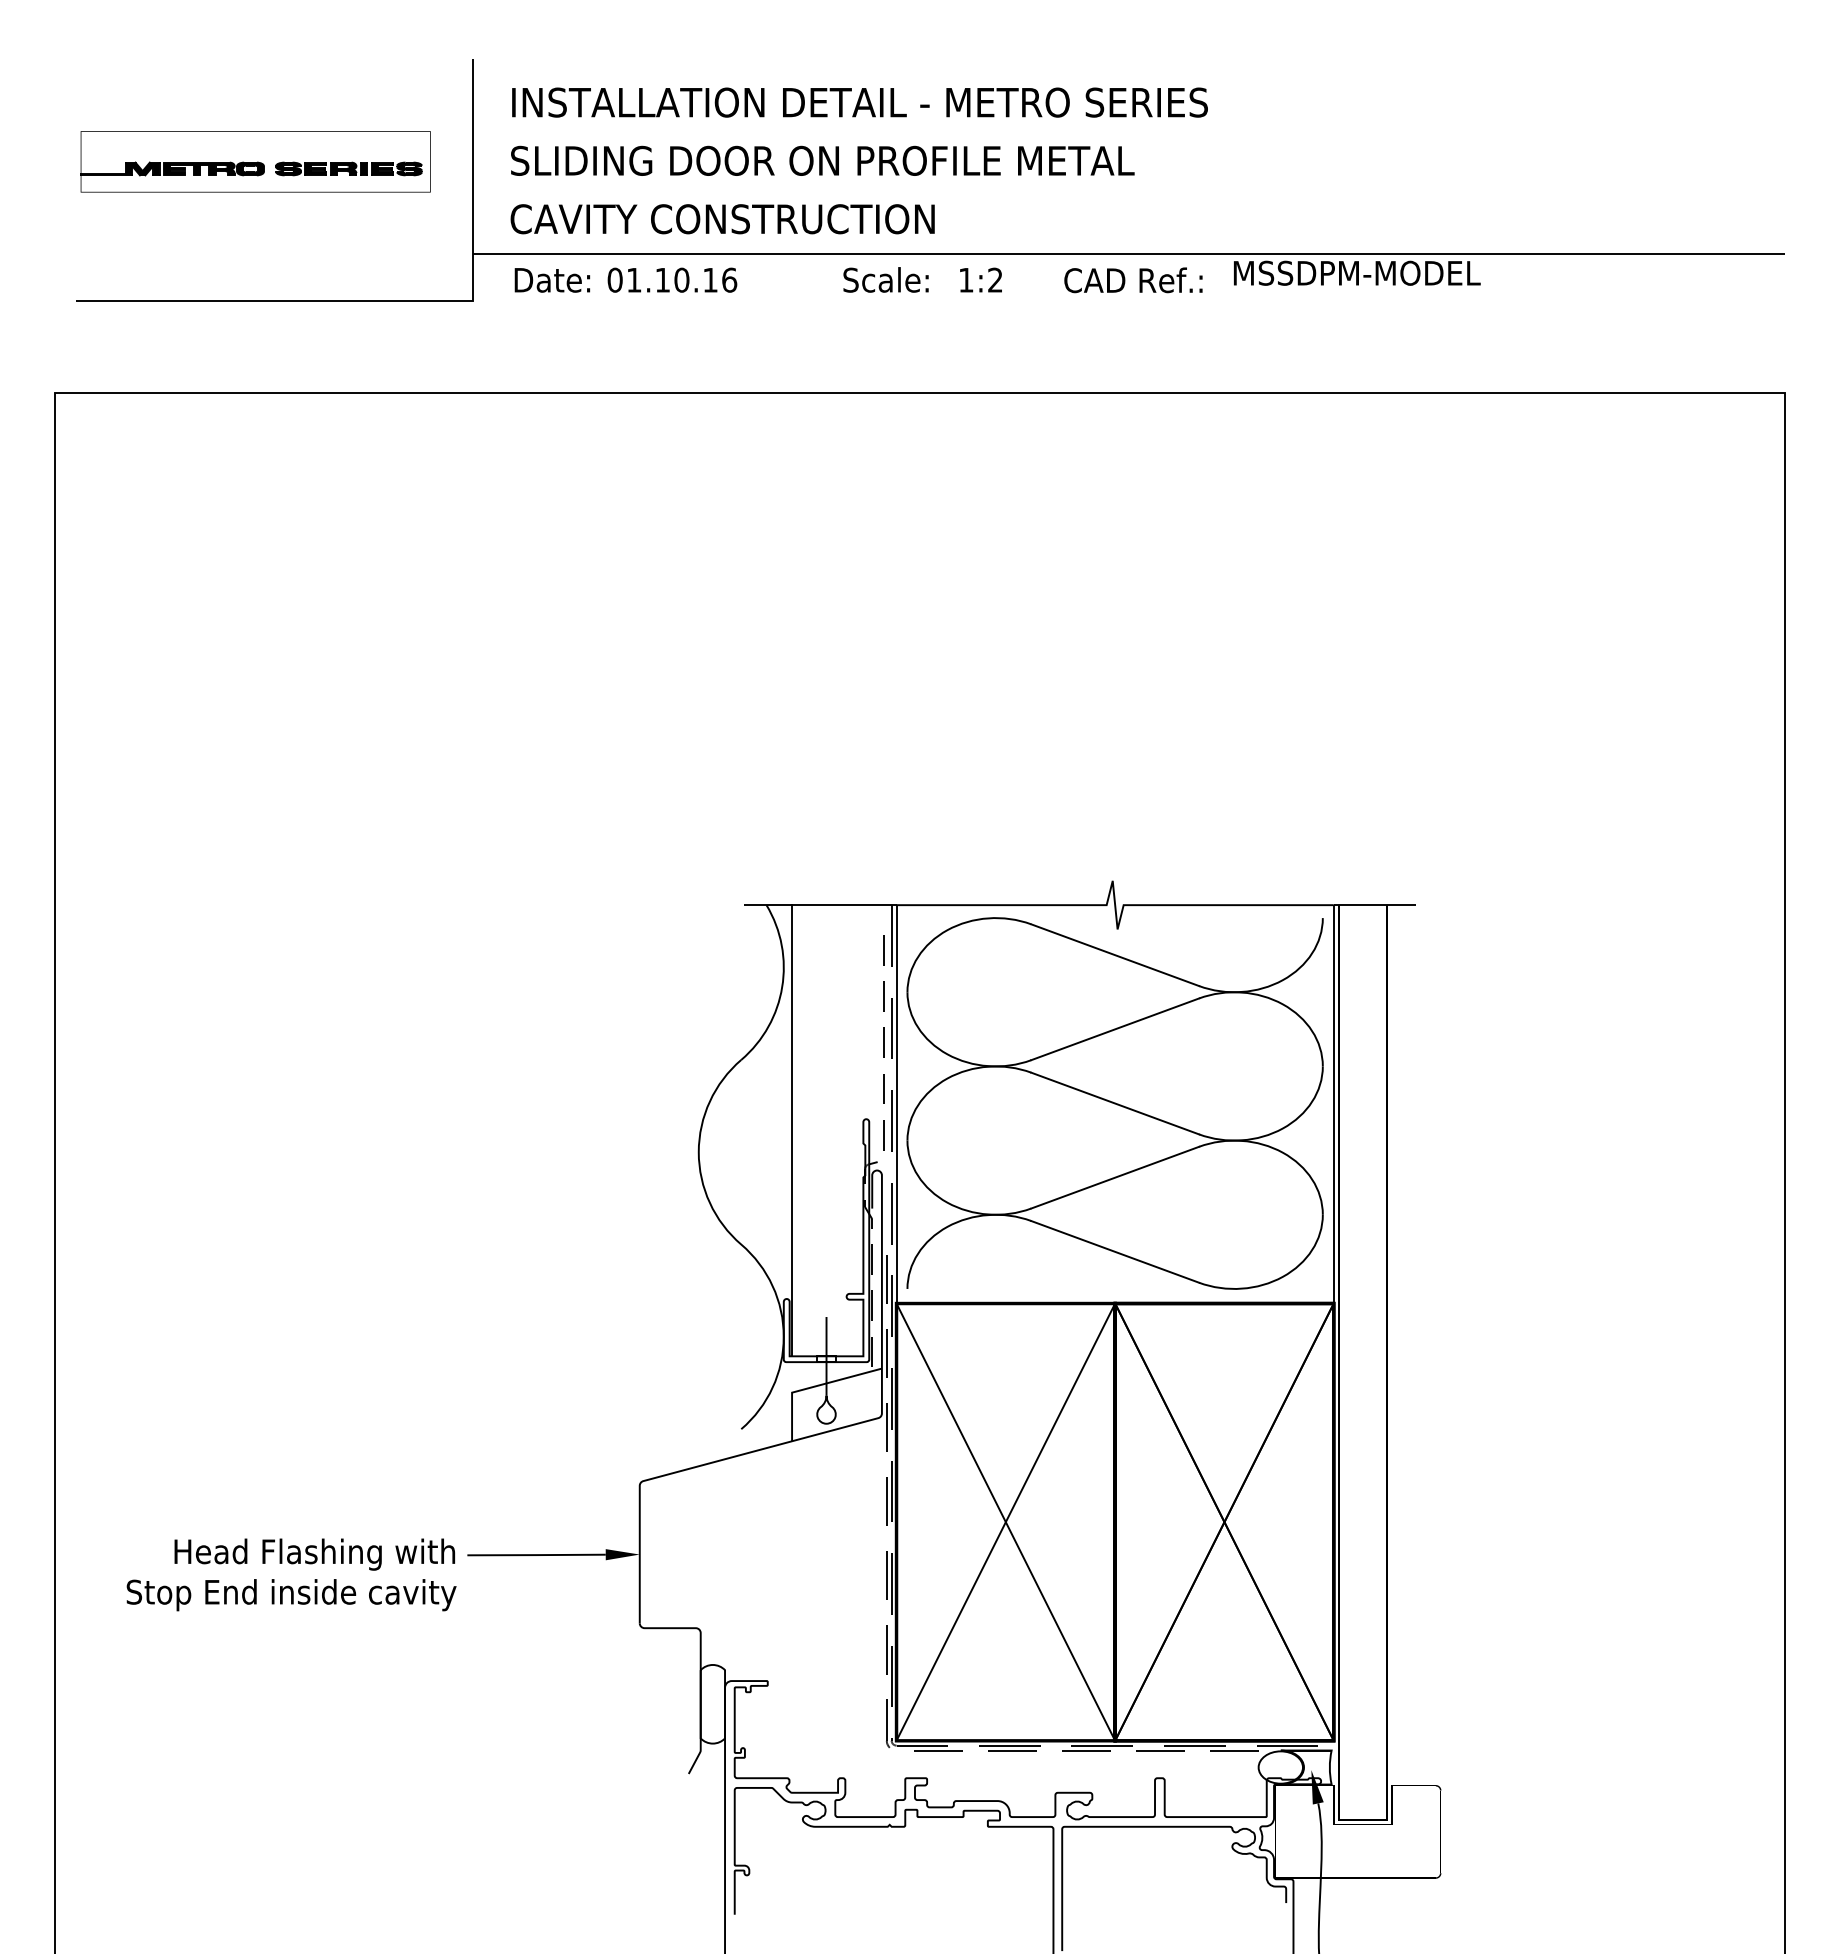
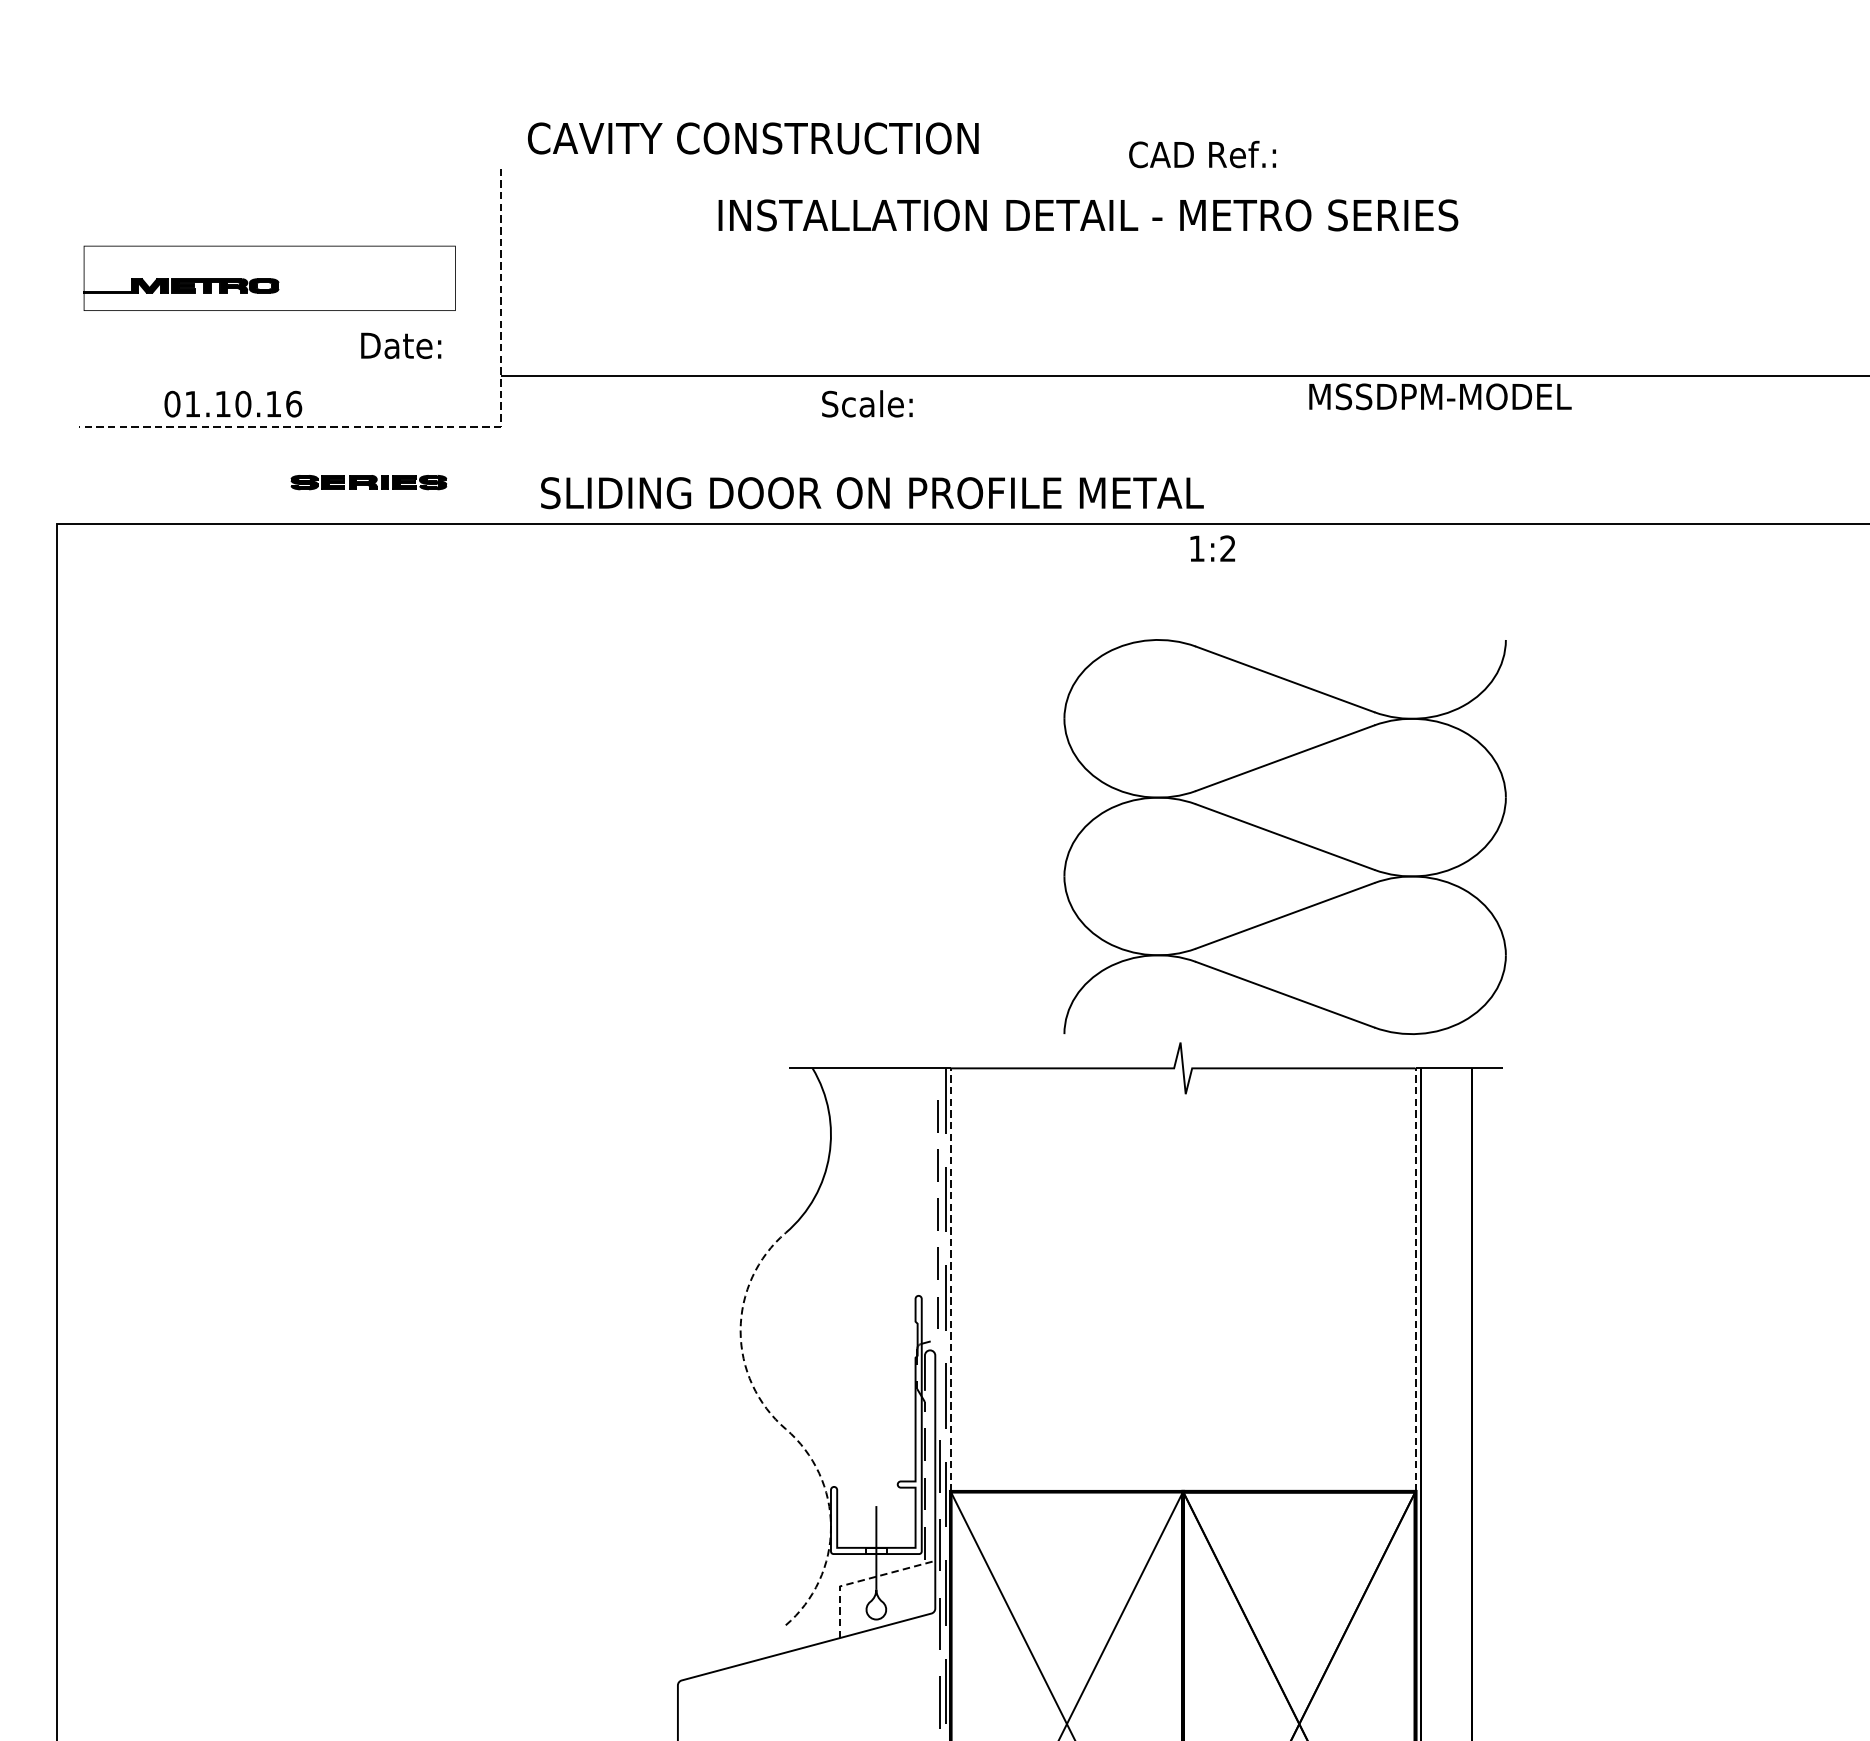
text: (859, 102) -> (1087, 215), moved
text: (822, 160) -> (872, 492), moved
part: (348, 168) -> (368, 482), moved
text: (722, 219) -> (753, 138), moved
text: (672, 279) -> (233, 403), moved
text: (885, 279) -> (866, 403), moved
text: (980, 279) -> (1212, 547), moved
text: (552, 280) -> (401, 346), moved
text: (1133, 280) -> (1202, 154), moved
line: (395, 301) -> (418, 426), solid -> dashed
line: (896, 1103) -> (950, 1279), solid -> dashed
part: (1114, 1103) -> (1284, 837), moved
line: (1333, 1103) -> (1415, 1279), solid -> dashed
line: (792, 1130) -> (840, 1307), removed
line: (741, 1244) -> (786, 1429), solid -> dashed
line: (813, 1387) -> (862, 1580), solid -> dashed

